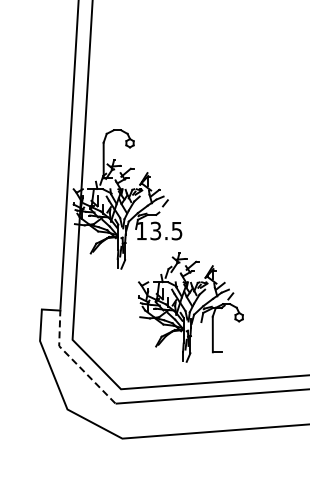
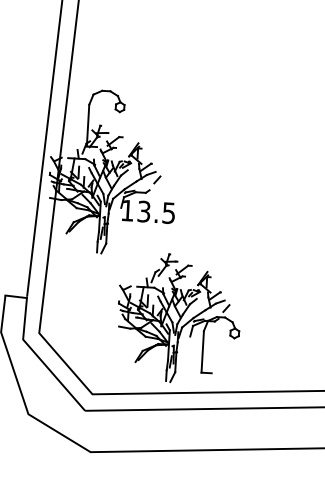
part: (190, 307) -> (178, 318), moved
line: (74, 361) -> (39, 358), dashed -> solid

